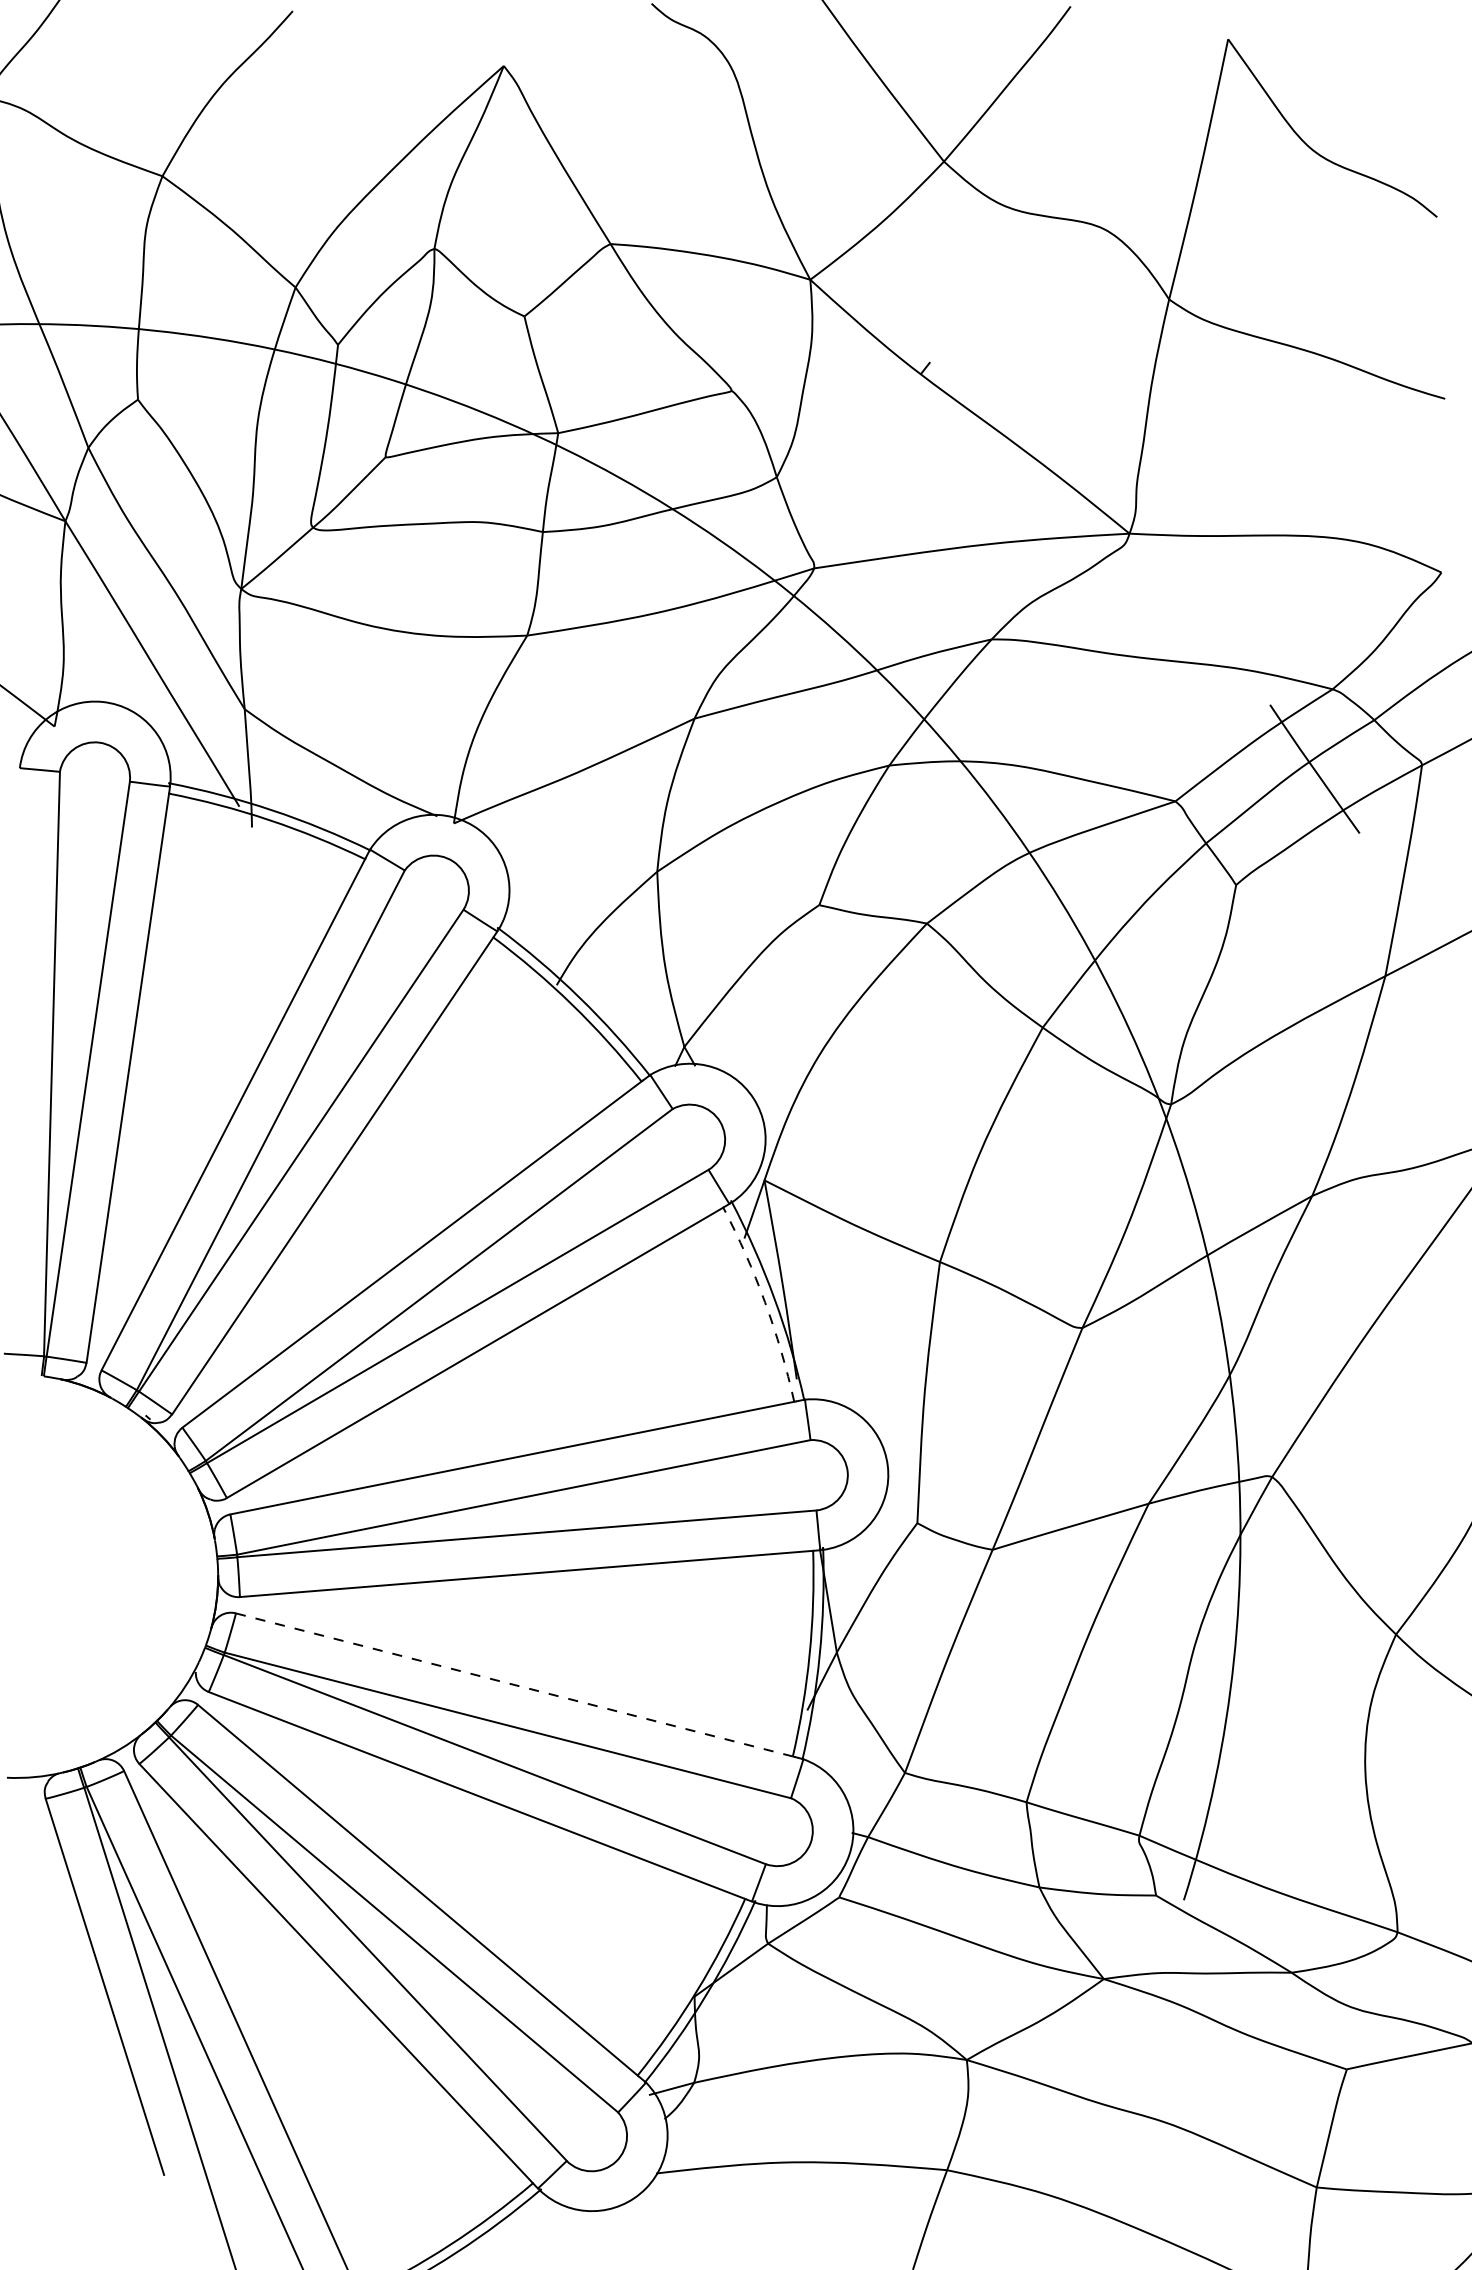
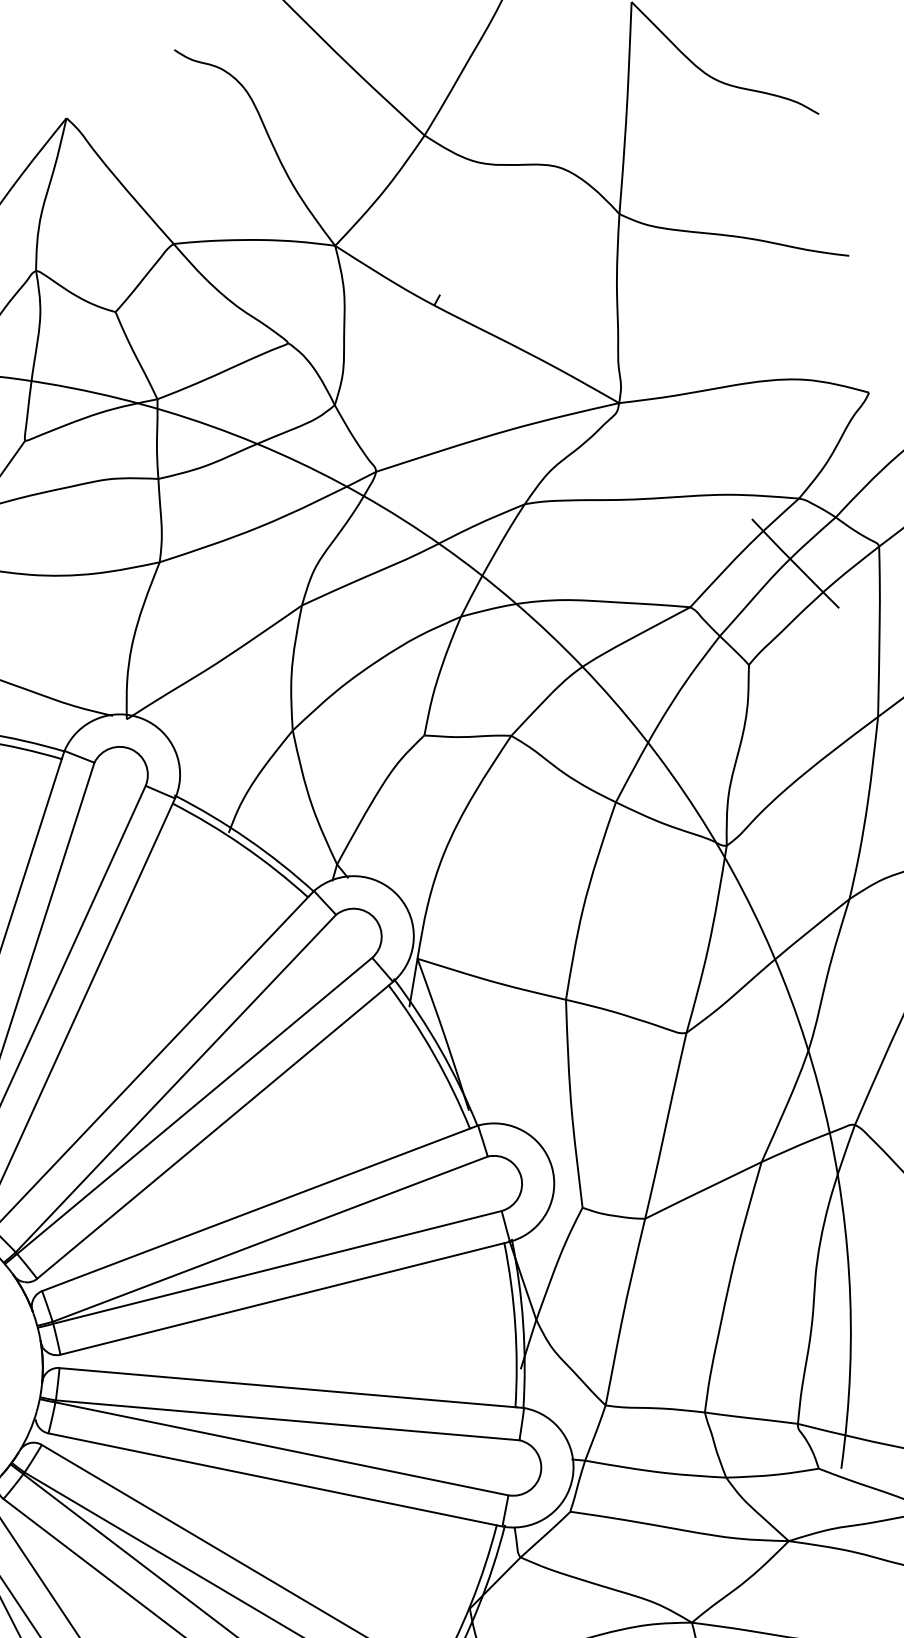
arc: (765, 1302) -> (434, 1054), dashed -> solid
line: (514, 1685) -> (287, 1388), dashed -> solid

